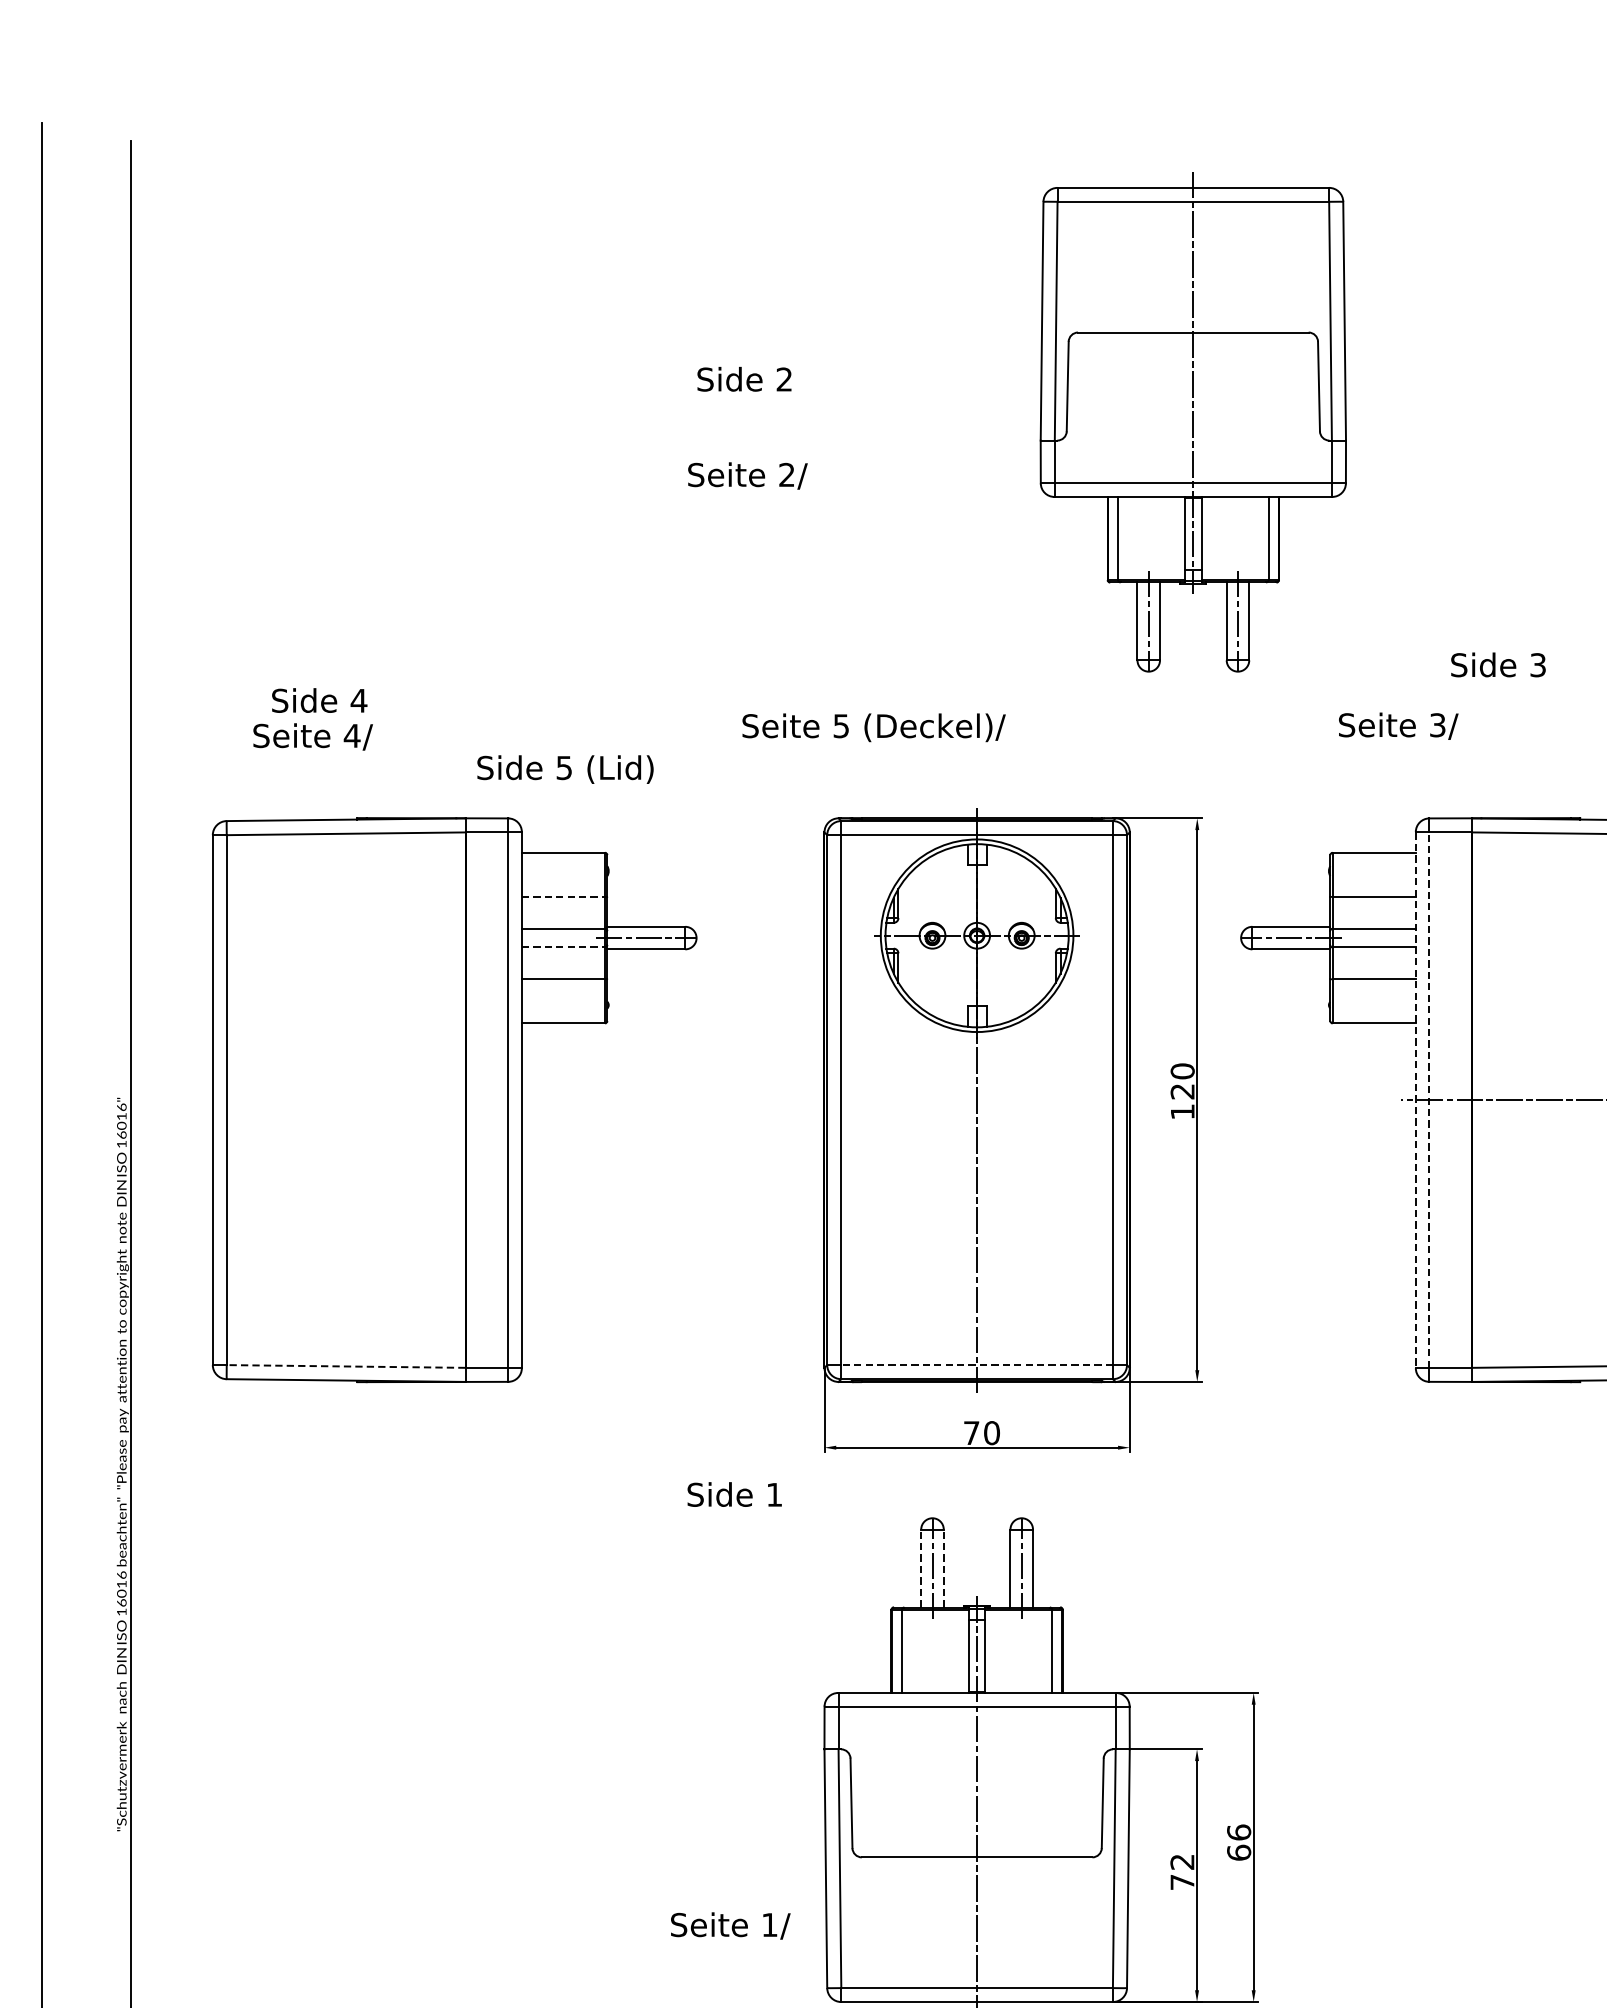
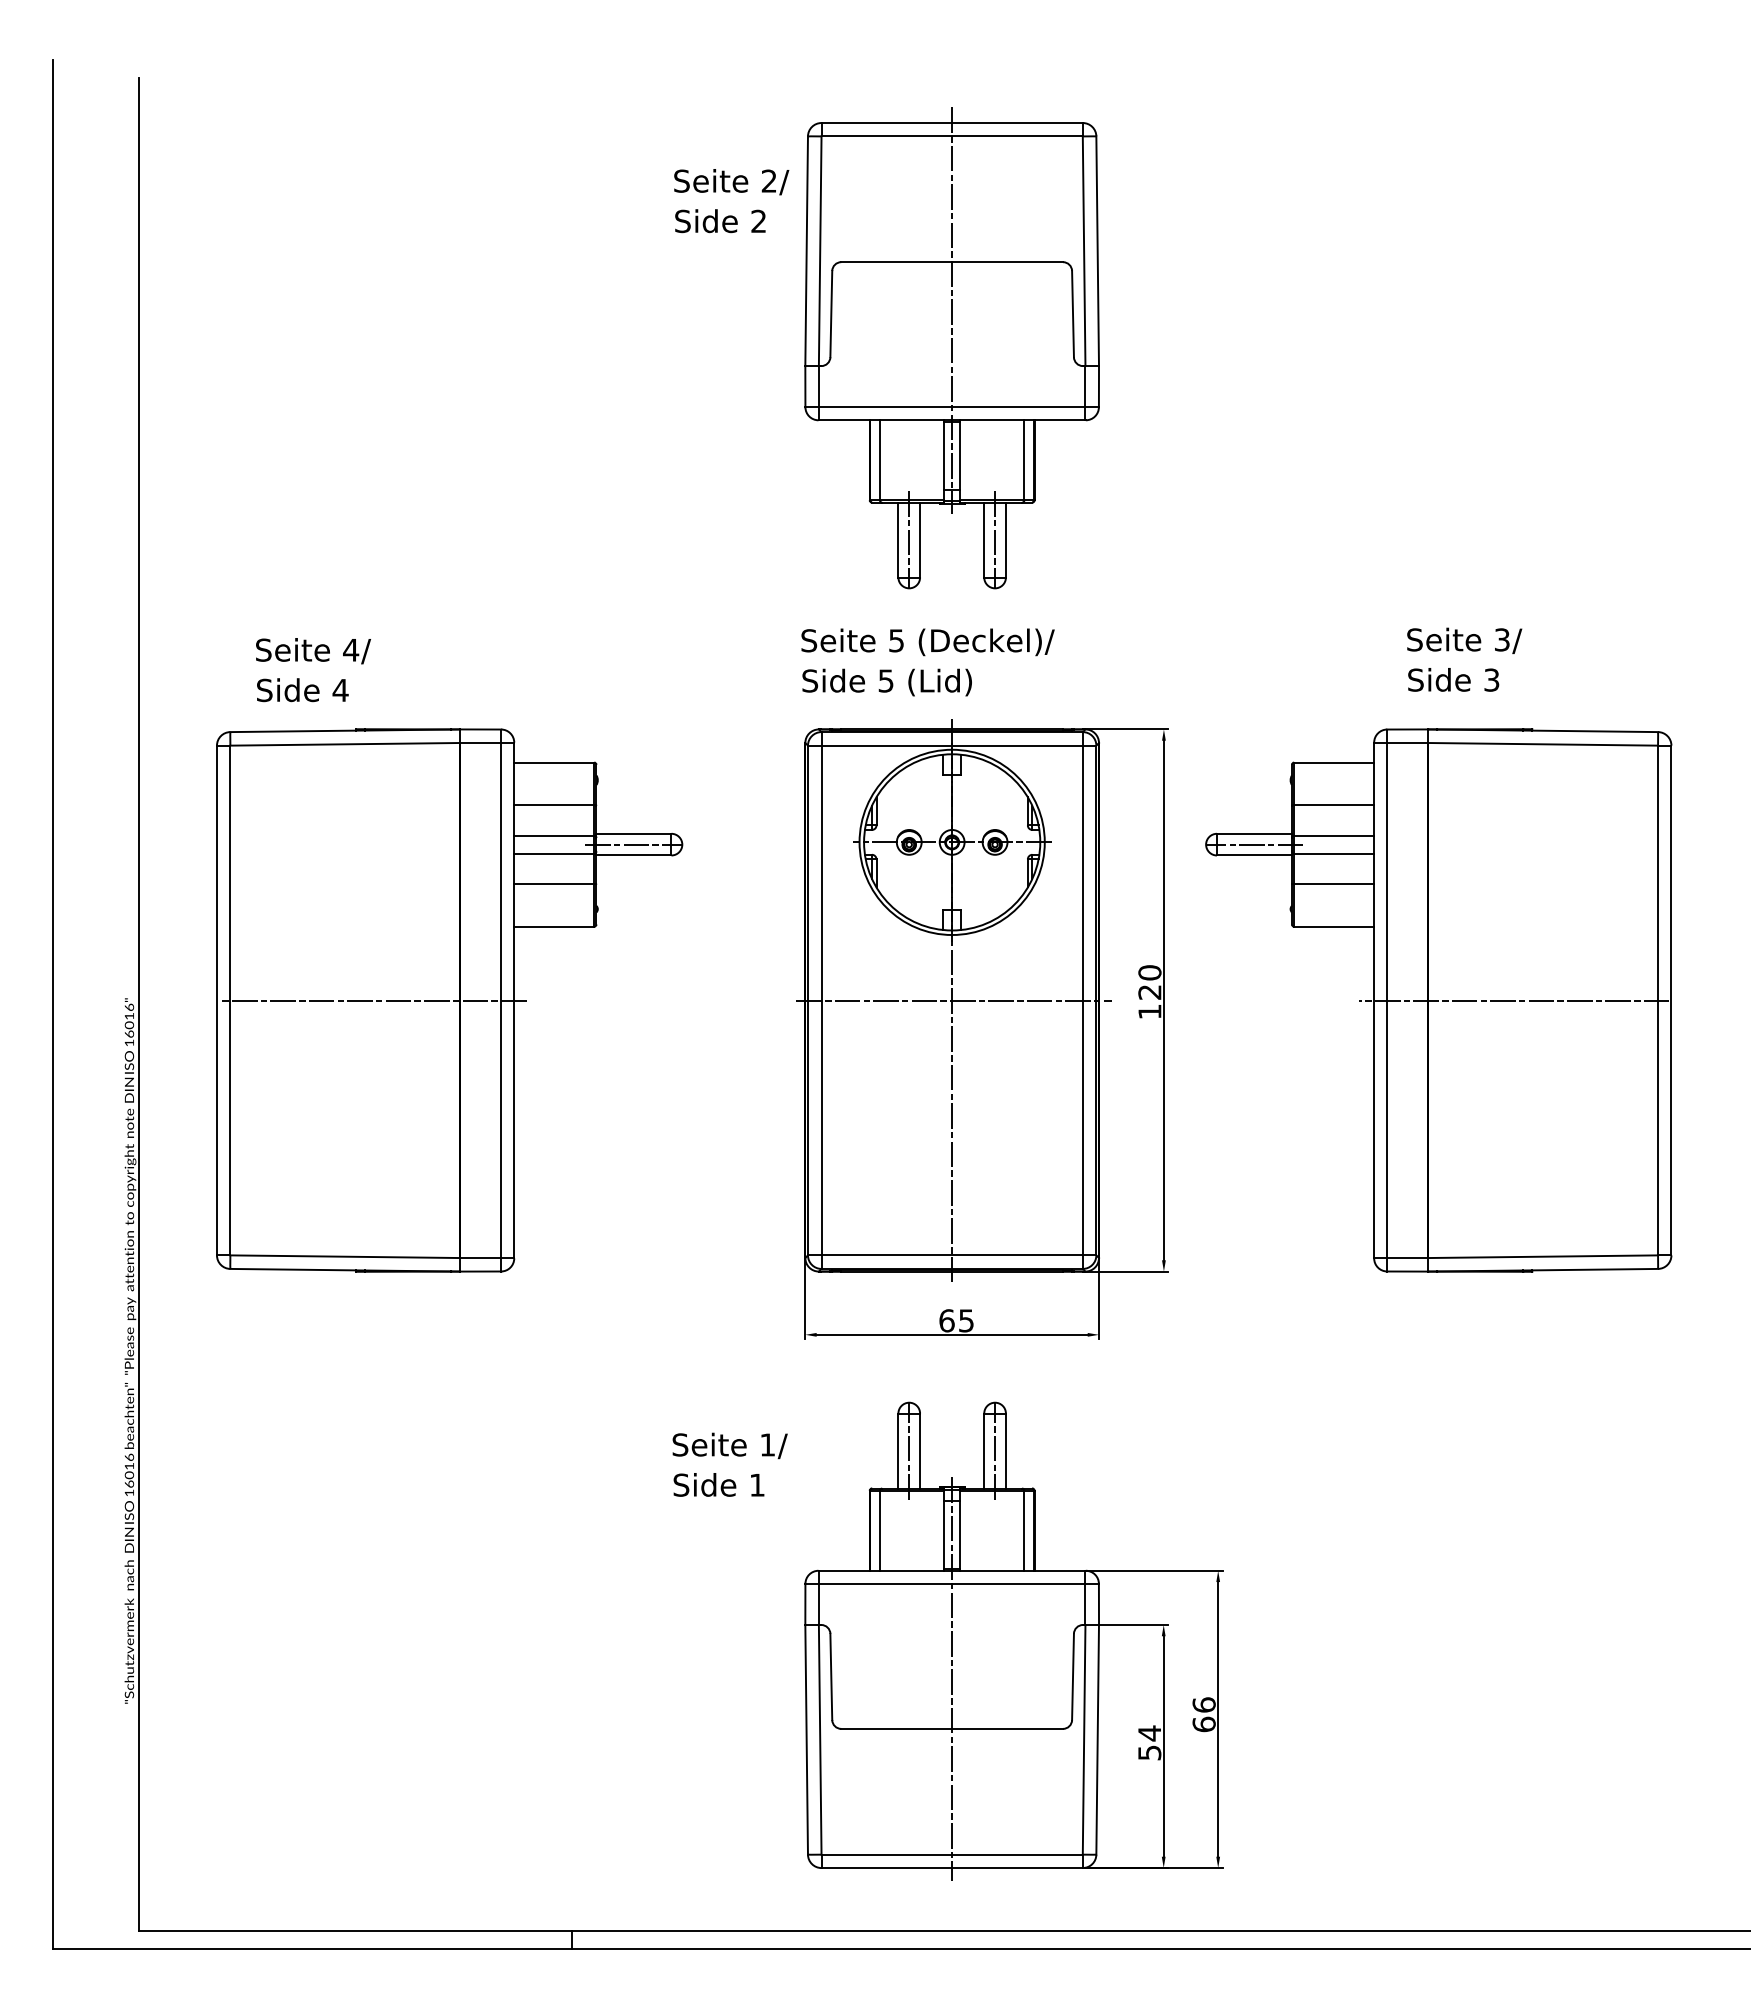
text: (744, 379) -> (720, 221), moved
part: (1192, 422) -> (951, 348), moved
text: (747, 476) -> (731, 182), moved
text: (1498, 664) -> (1453, 679), moved
text: (319, 700) -> (302, 690), moved
text: (1398, 725) -> (1464, 640), moved
text: (873, 727) -> (927, 642), moved
text: (564, 769) -> (886, 682), moved
line: (563, 896) -> (554, 804), dashed -> solid
line: (563, 947) -> (554, 853), dashed -> solid
line: (374, 1100) -> (372, 1000), added
line: (979, 1100) -> (954, 1000), added
line: (1416, 1100) -> (1374, 1000), dashed -> solid
line: (1429, 1100) -> (1387, 1000), dashed -> solid
line: (977, 1365) -> (952, 1255), dashed -> solid
line: (346, 1366) -> (345, 1256), dashed -> solid
text: (981, 1432) -> (956, 1320), 70 -> 65
text: (734, 1494) -> (718, 1484), moved
line: (921, 1567) -> (898, 1450), dashed -> solid
line: (944, 1567) -> (920, 1450), dashed -> solid
text: (1182, 1871) -> (1149, 1742), 72 -> 54
text: (730, 1925) -> (729, 1445), moved

